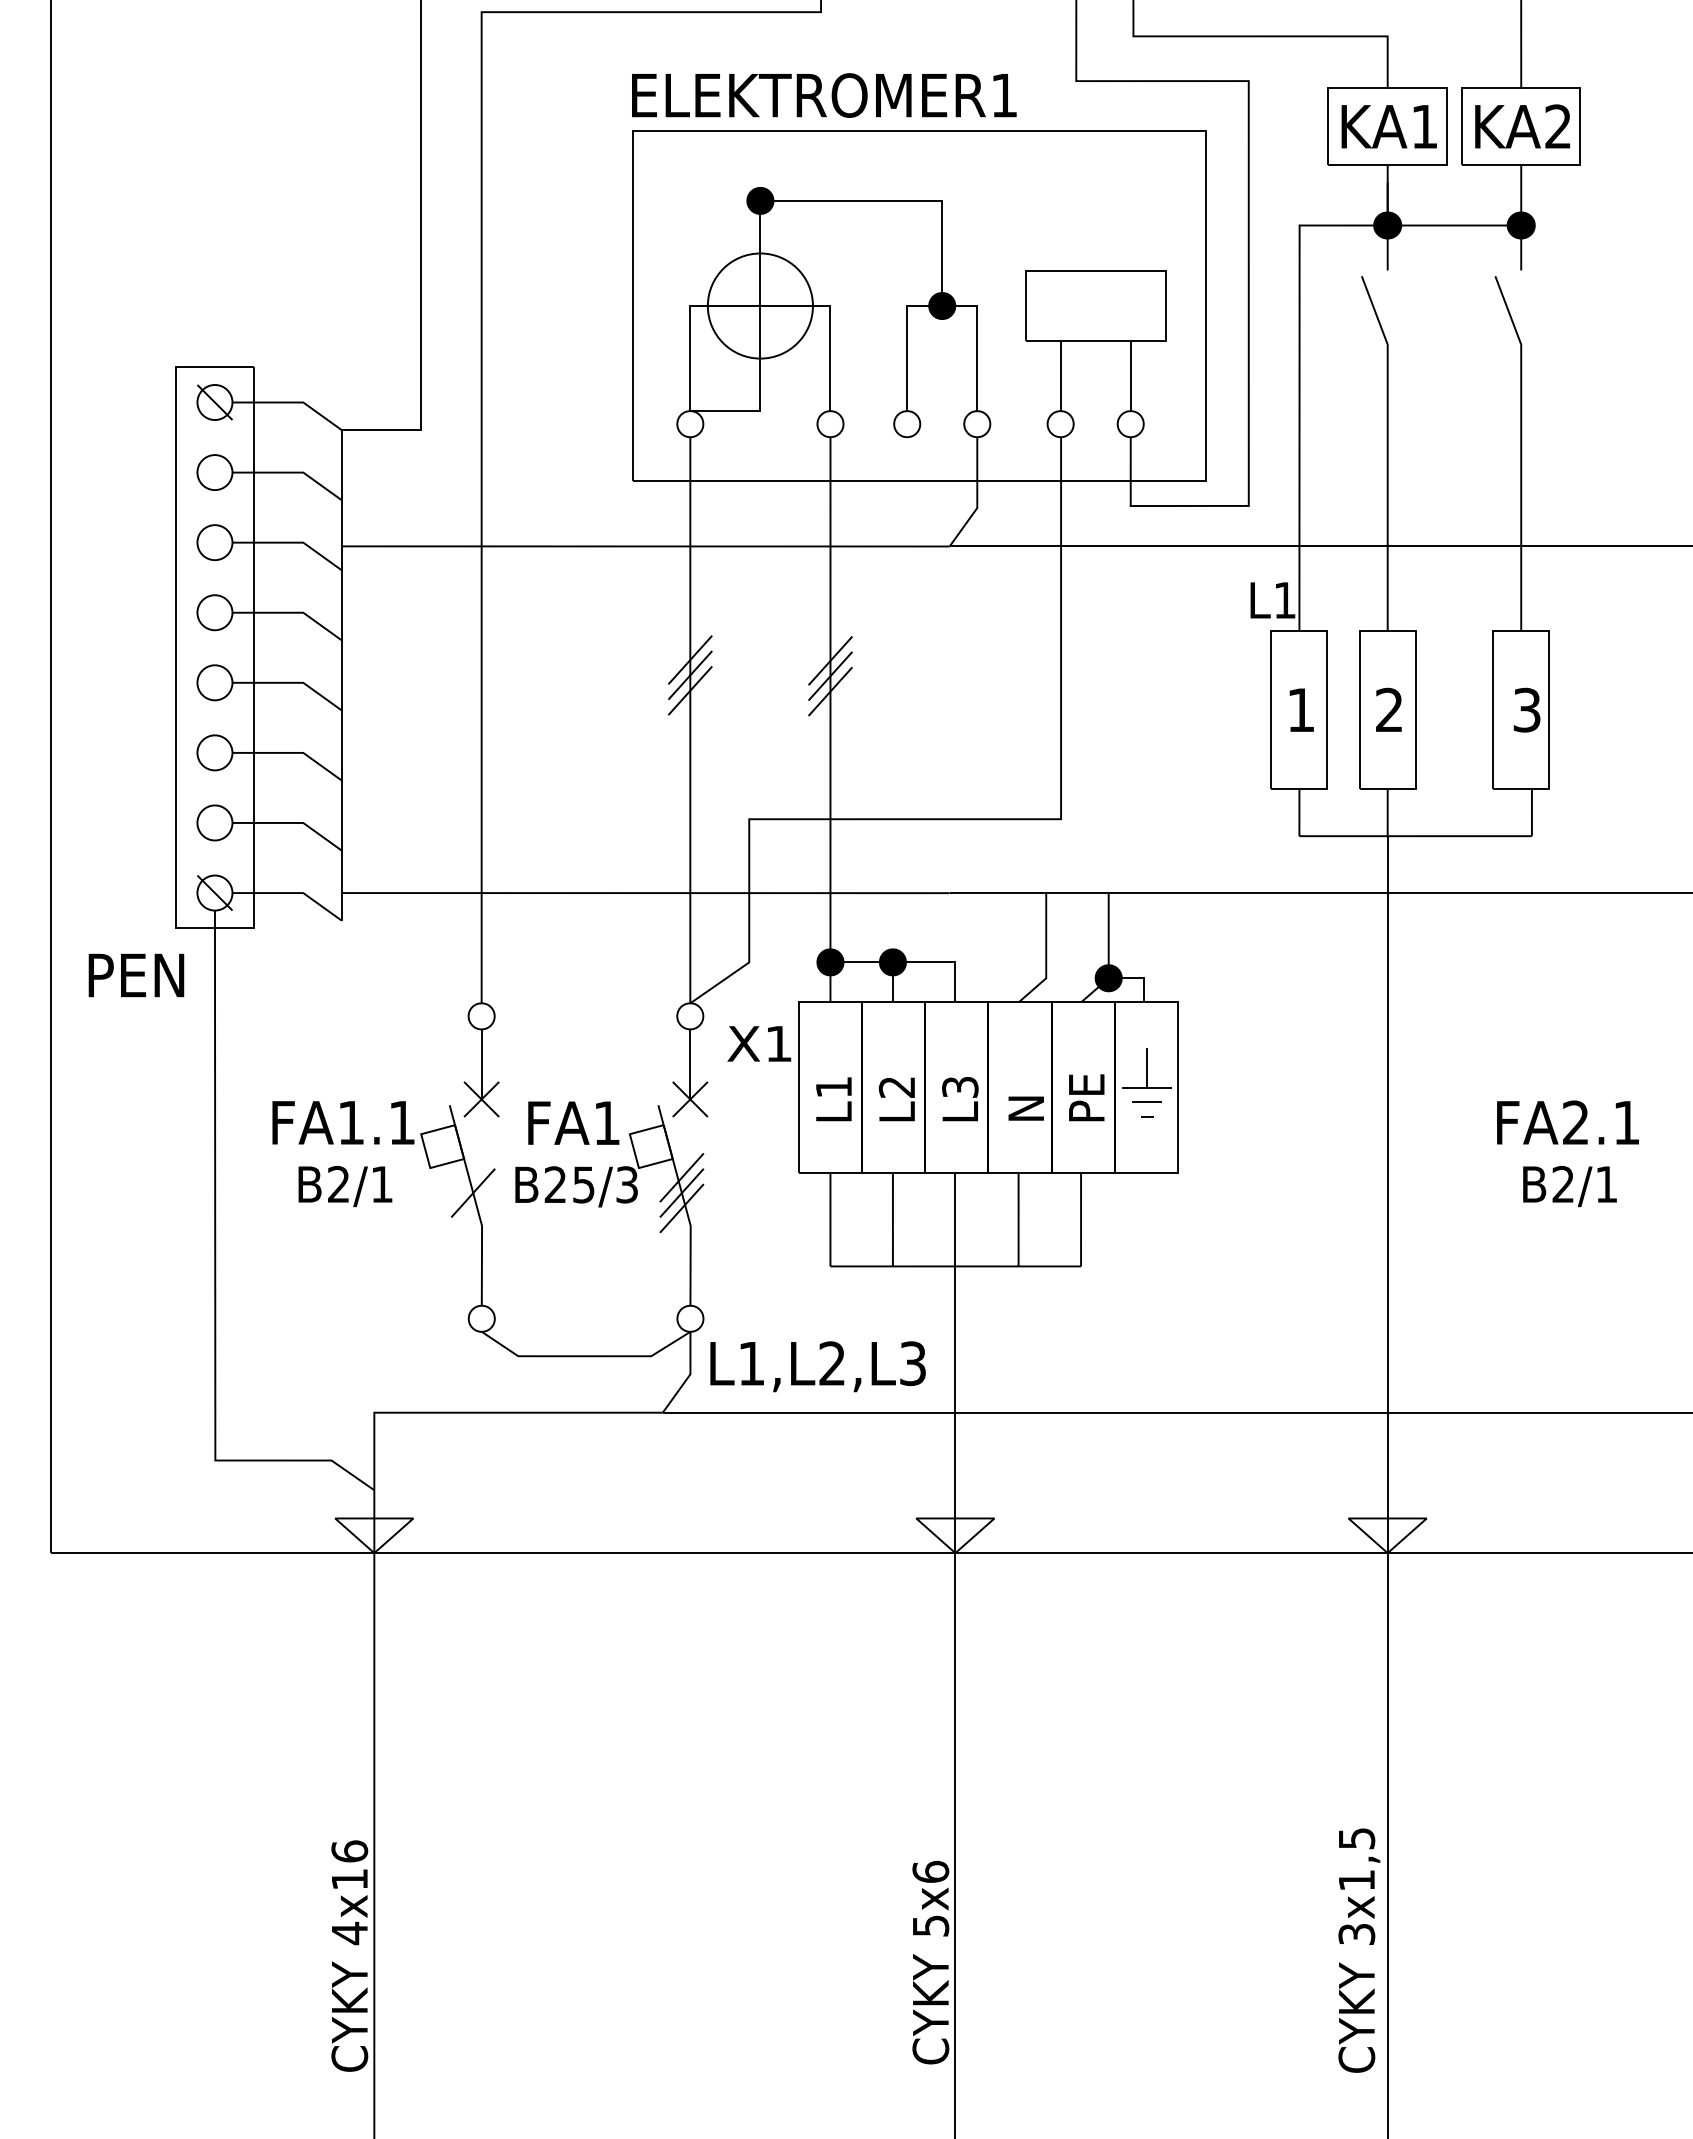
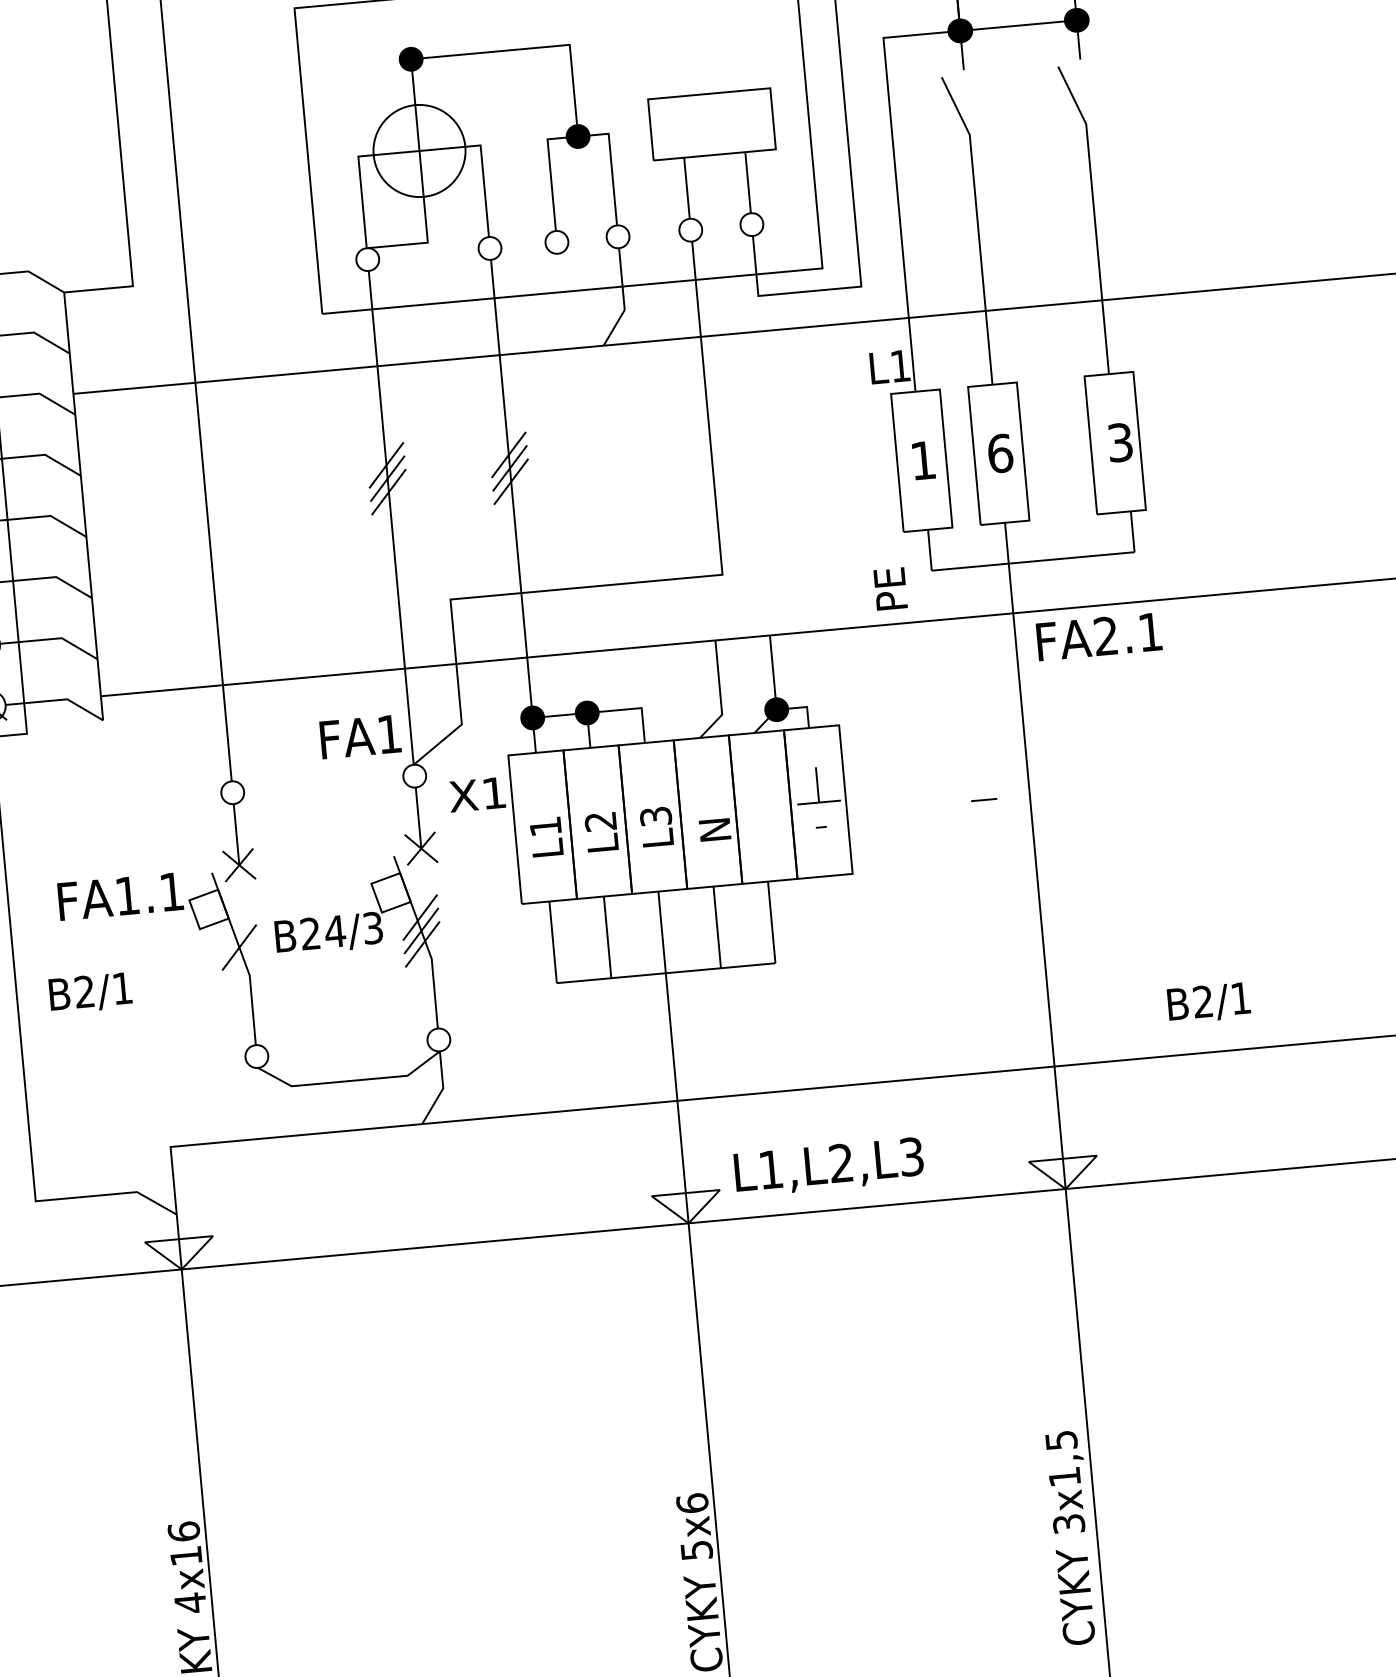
text: (1389, 709) -> (1000, 452), 2 -> 6
text: (1086, 1097) -> (890, 588), moved
line: (1146, 1101) -> (983, 799), moved
text: (573, 1122) -> (360, 736), moved
text: (1567, 1122) -> (1098, 636), moved
text: (583, 1184) -> (334, 931), B25/3 -> B24/3
text: (345, 1186) -> (90, 993), moved
text: (1569, 1186) -> (1208, 1003), moved
text: (817, 1366) -> (828, 1166), moved

